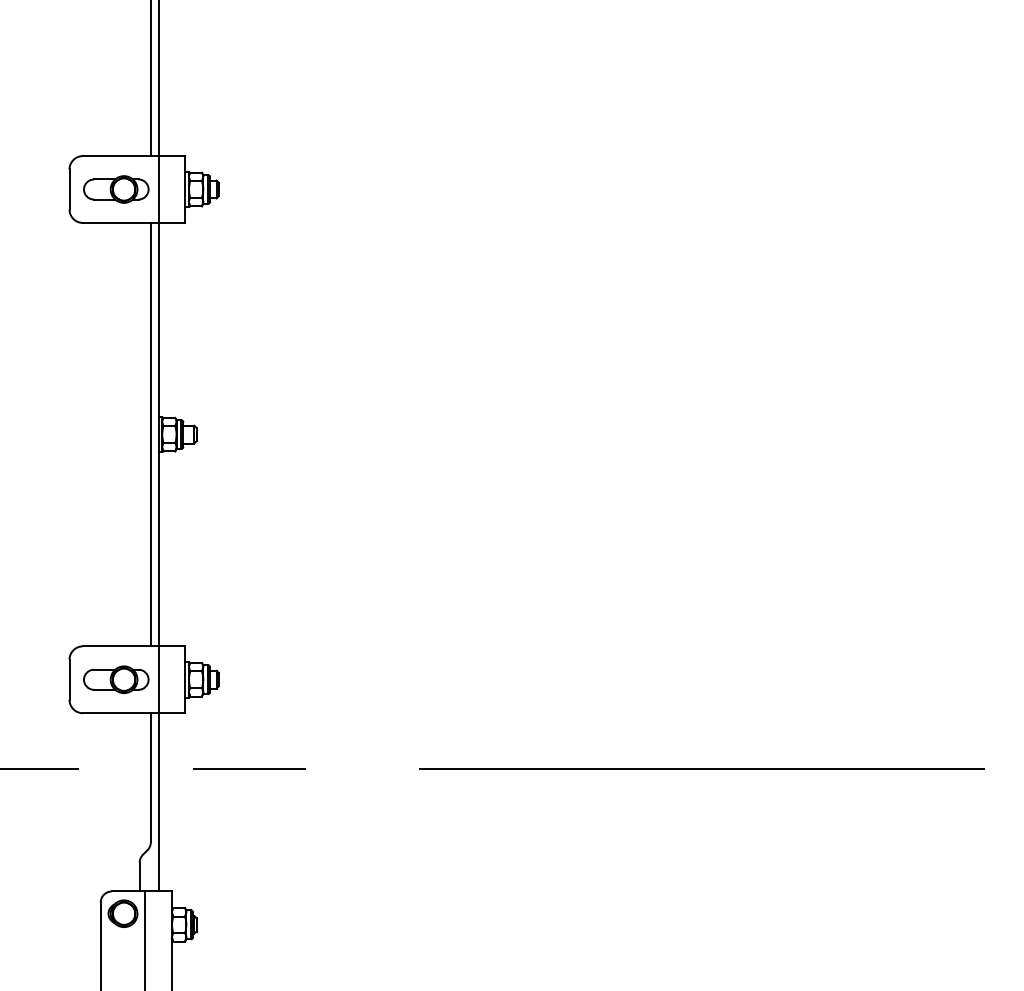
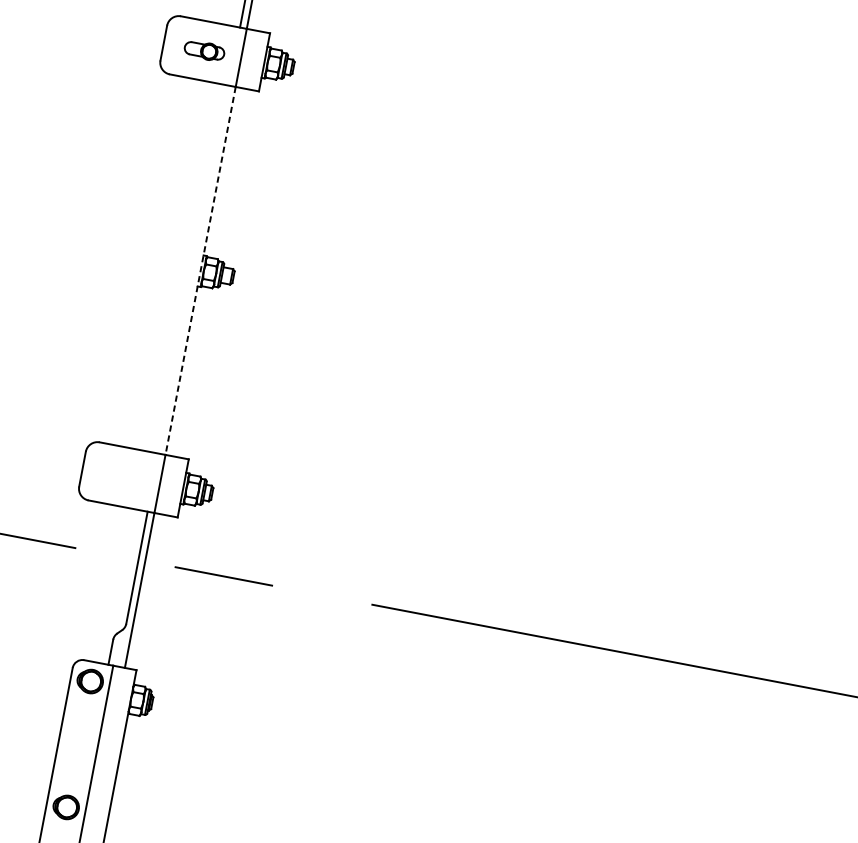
part: (116, 189) -> (204, 50), size x0.7
line: (150, 434) -> (193, 269), removed
line: (158, 434) -> (200, 270), solid -> dashed
part: (116, 679) -> (123, 476), removed

